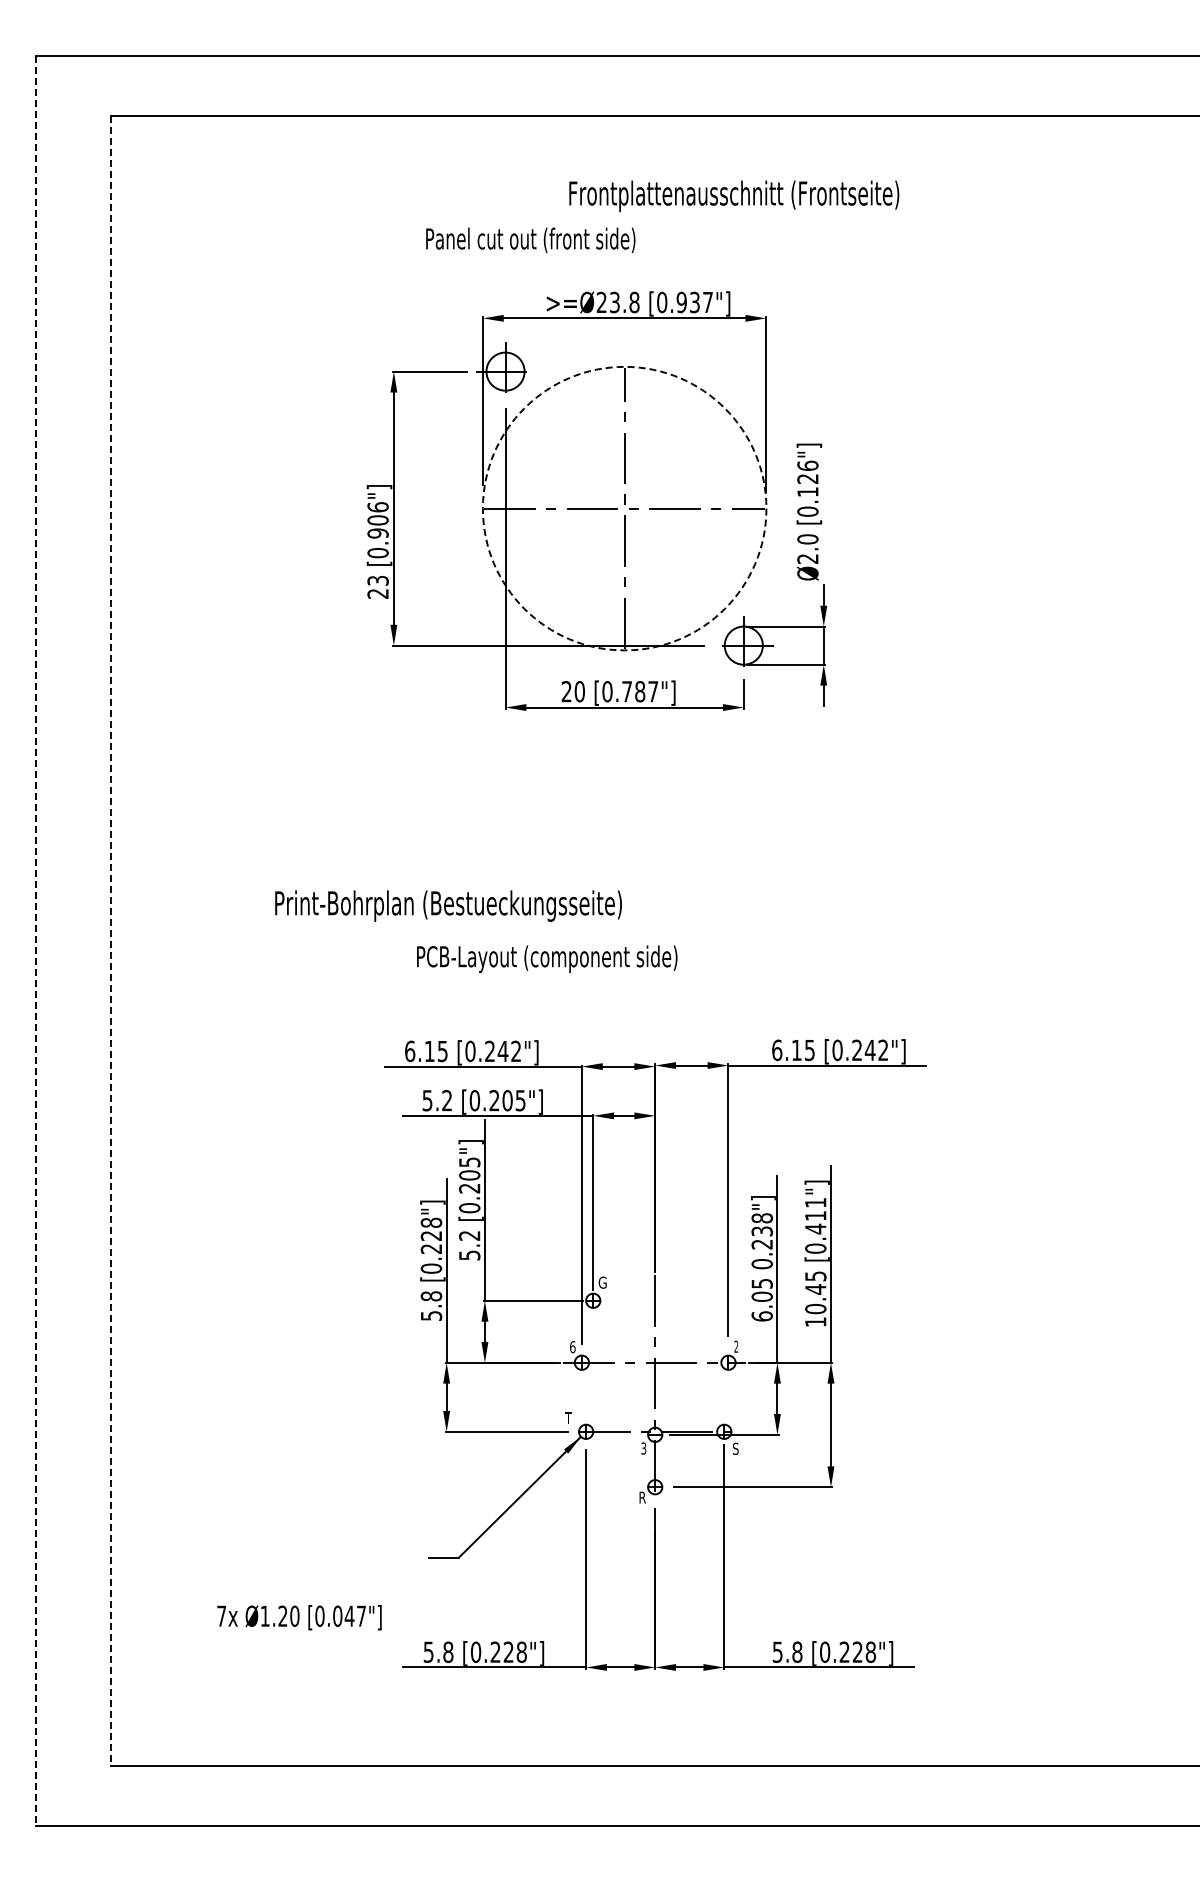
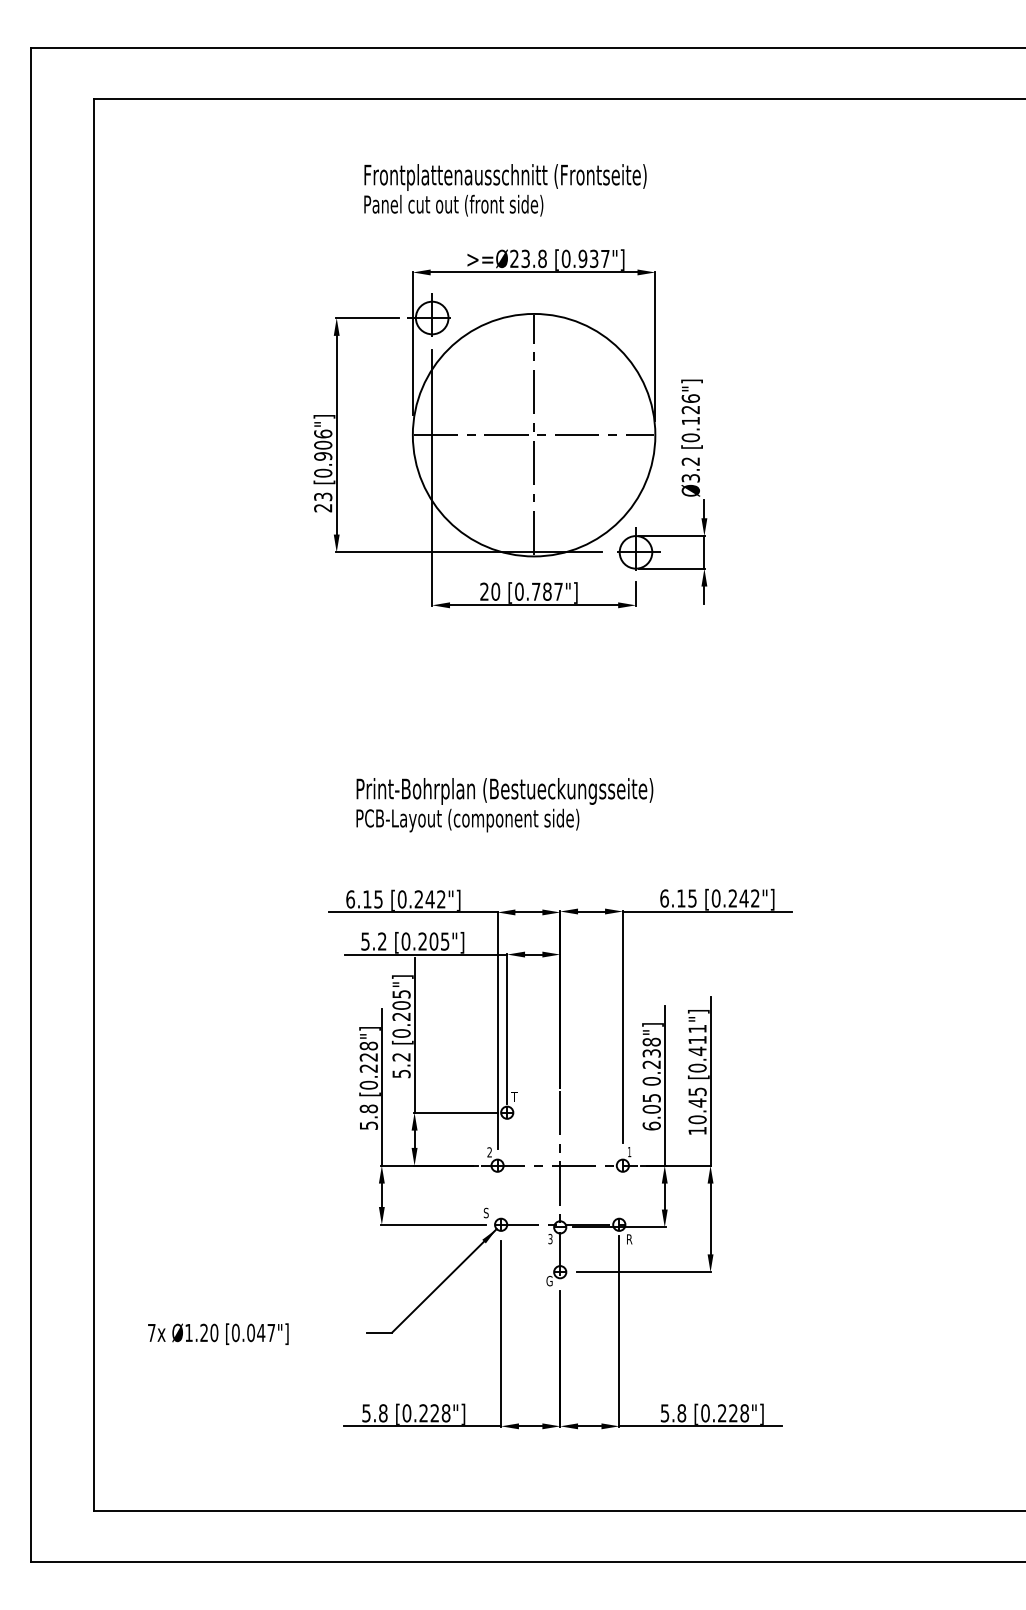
text: (734, 196) -> (505, 177), moved
circle: (624, 508) -> (533, 435), dashed -> solid
text: (807, 548) -> (690, 469), Ø2.0 -> Ø3.2
text: (448, 905) -> (504, 790), moved
line: (110, 940) -> (94, 804), dashed -> solid
line: (36, 941) -> (31, 805), dashed -> solid
text: (602, 1282) -> (515, 1097), G -> T
text: (736, 1346) -> (629, 1151), 2 -> 1
text: (572, 1347) -> (489, 1152), 6 -> 2
text: (568, 1418) -> (486, 1213), T -> S
text: (736, 1448) -> (629, 1239), S -> R
text: (642, 1497) -> (549, 1280), R -> G
text: (299, 1617) -> (218, 1334), moved

